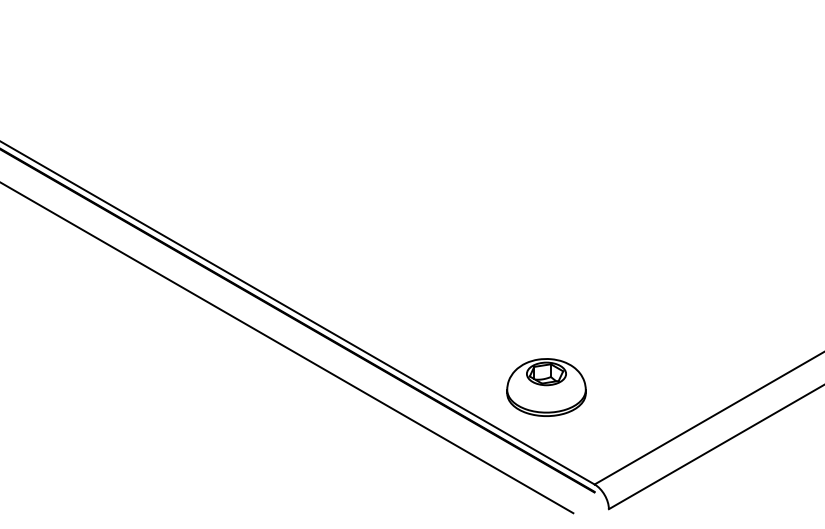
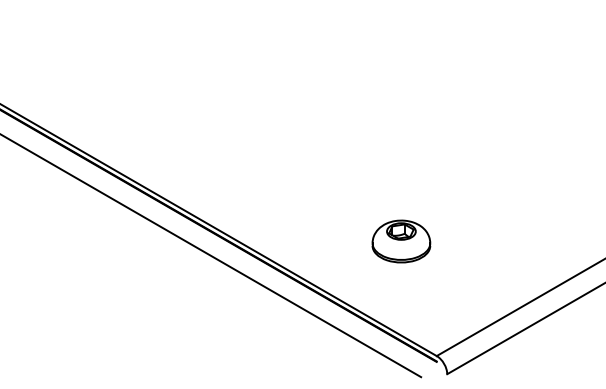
part: (546, 387) -> (401, 241), moved

